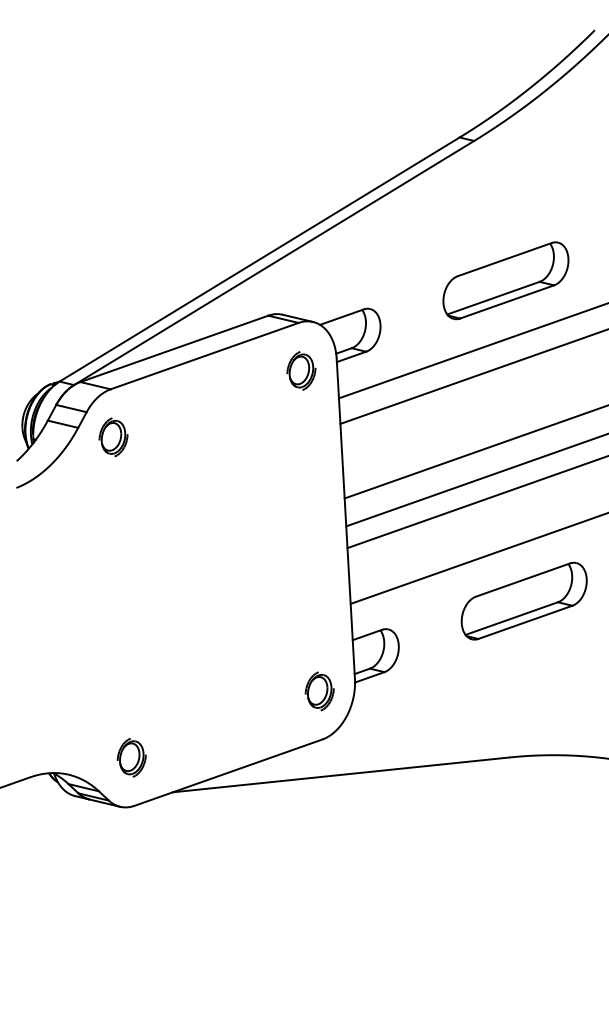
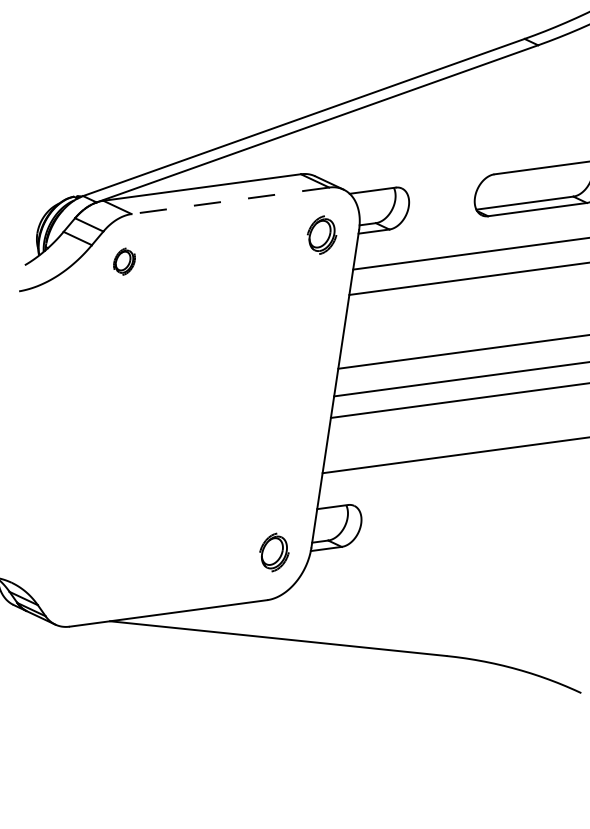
line: (204, 356) -> (230, 201), solid -> dashed
part: (113, 437) -> (124, 261), size x0.7
part: (523, 600) -> (492, 505), removed
part: (131, 757) -> (76, 578), removed

